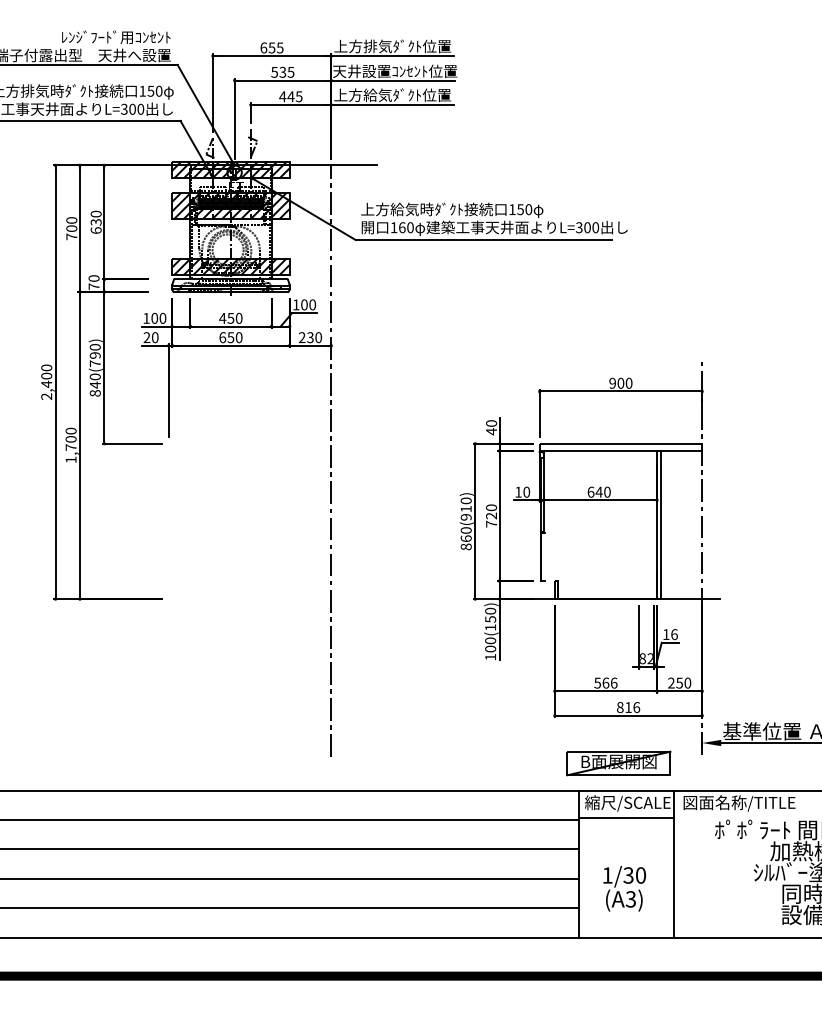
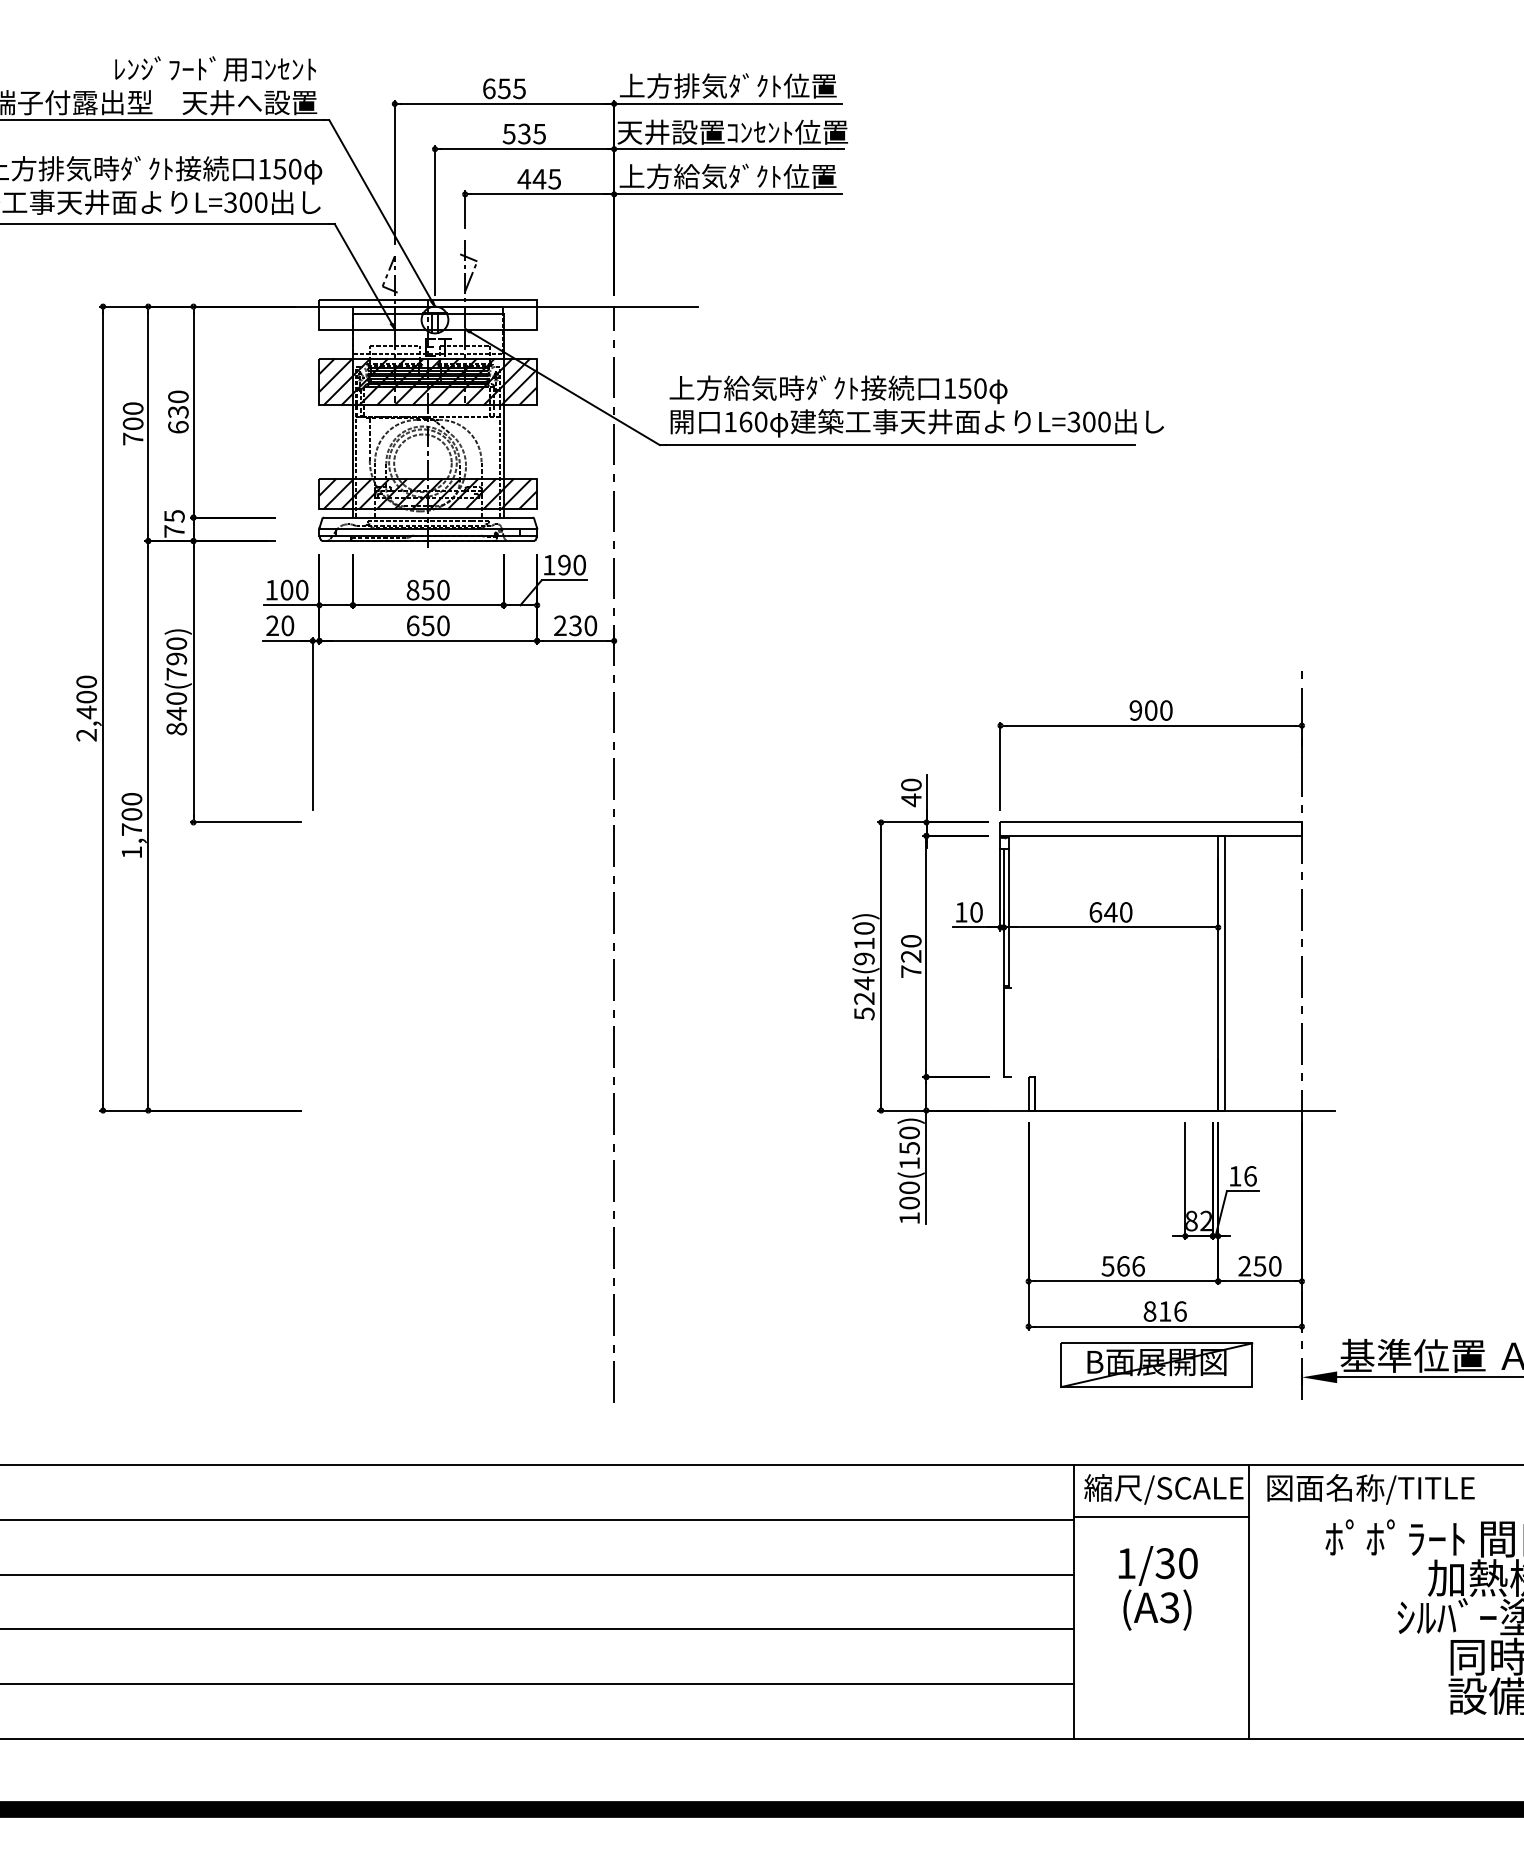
hatch: (230, 169) -> (427, 314), removed
text: (93, 278) -> (173, 516), 70 -> 75
text: (304, 304) -> (564, 564), 100 -> 190
text: (222, 317) -> (412, 588), 450 -> 850
text: (465, 538) -> (863, 998), 860(910) -> 524(910)
part: (618, 763) -> (1155, 1365), moved
text: (624, 888) -> (1157, 1587), moved

